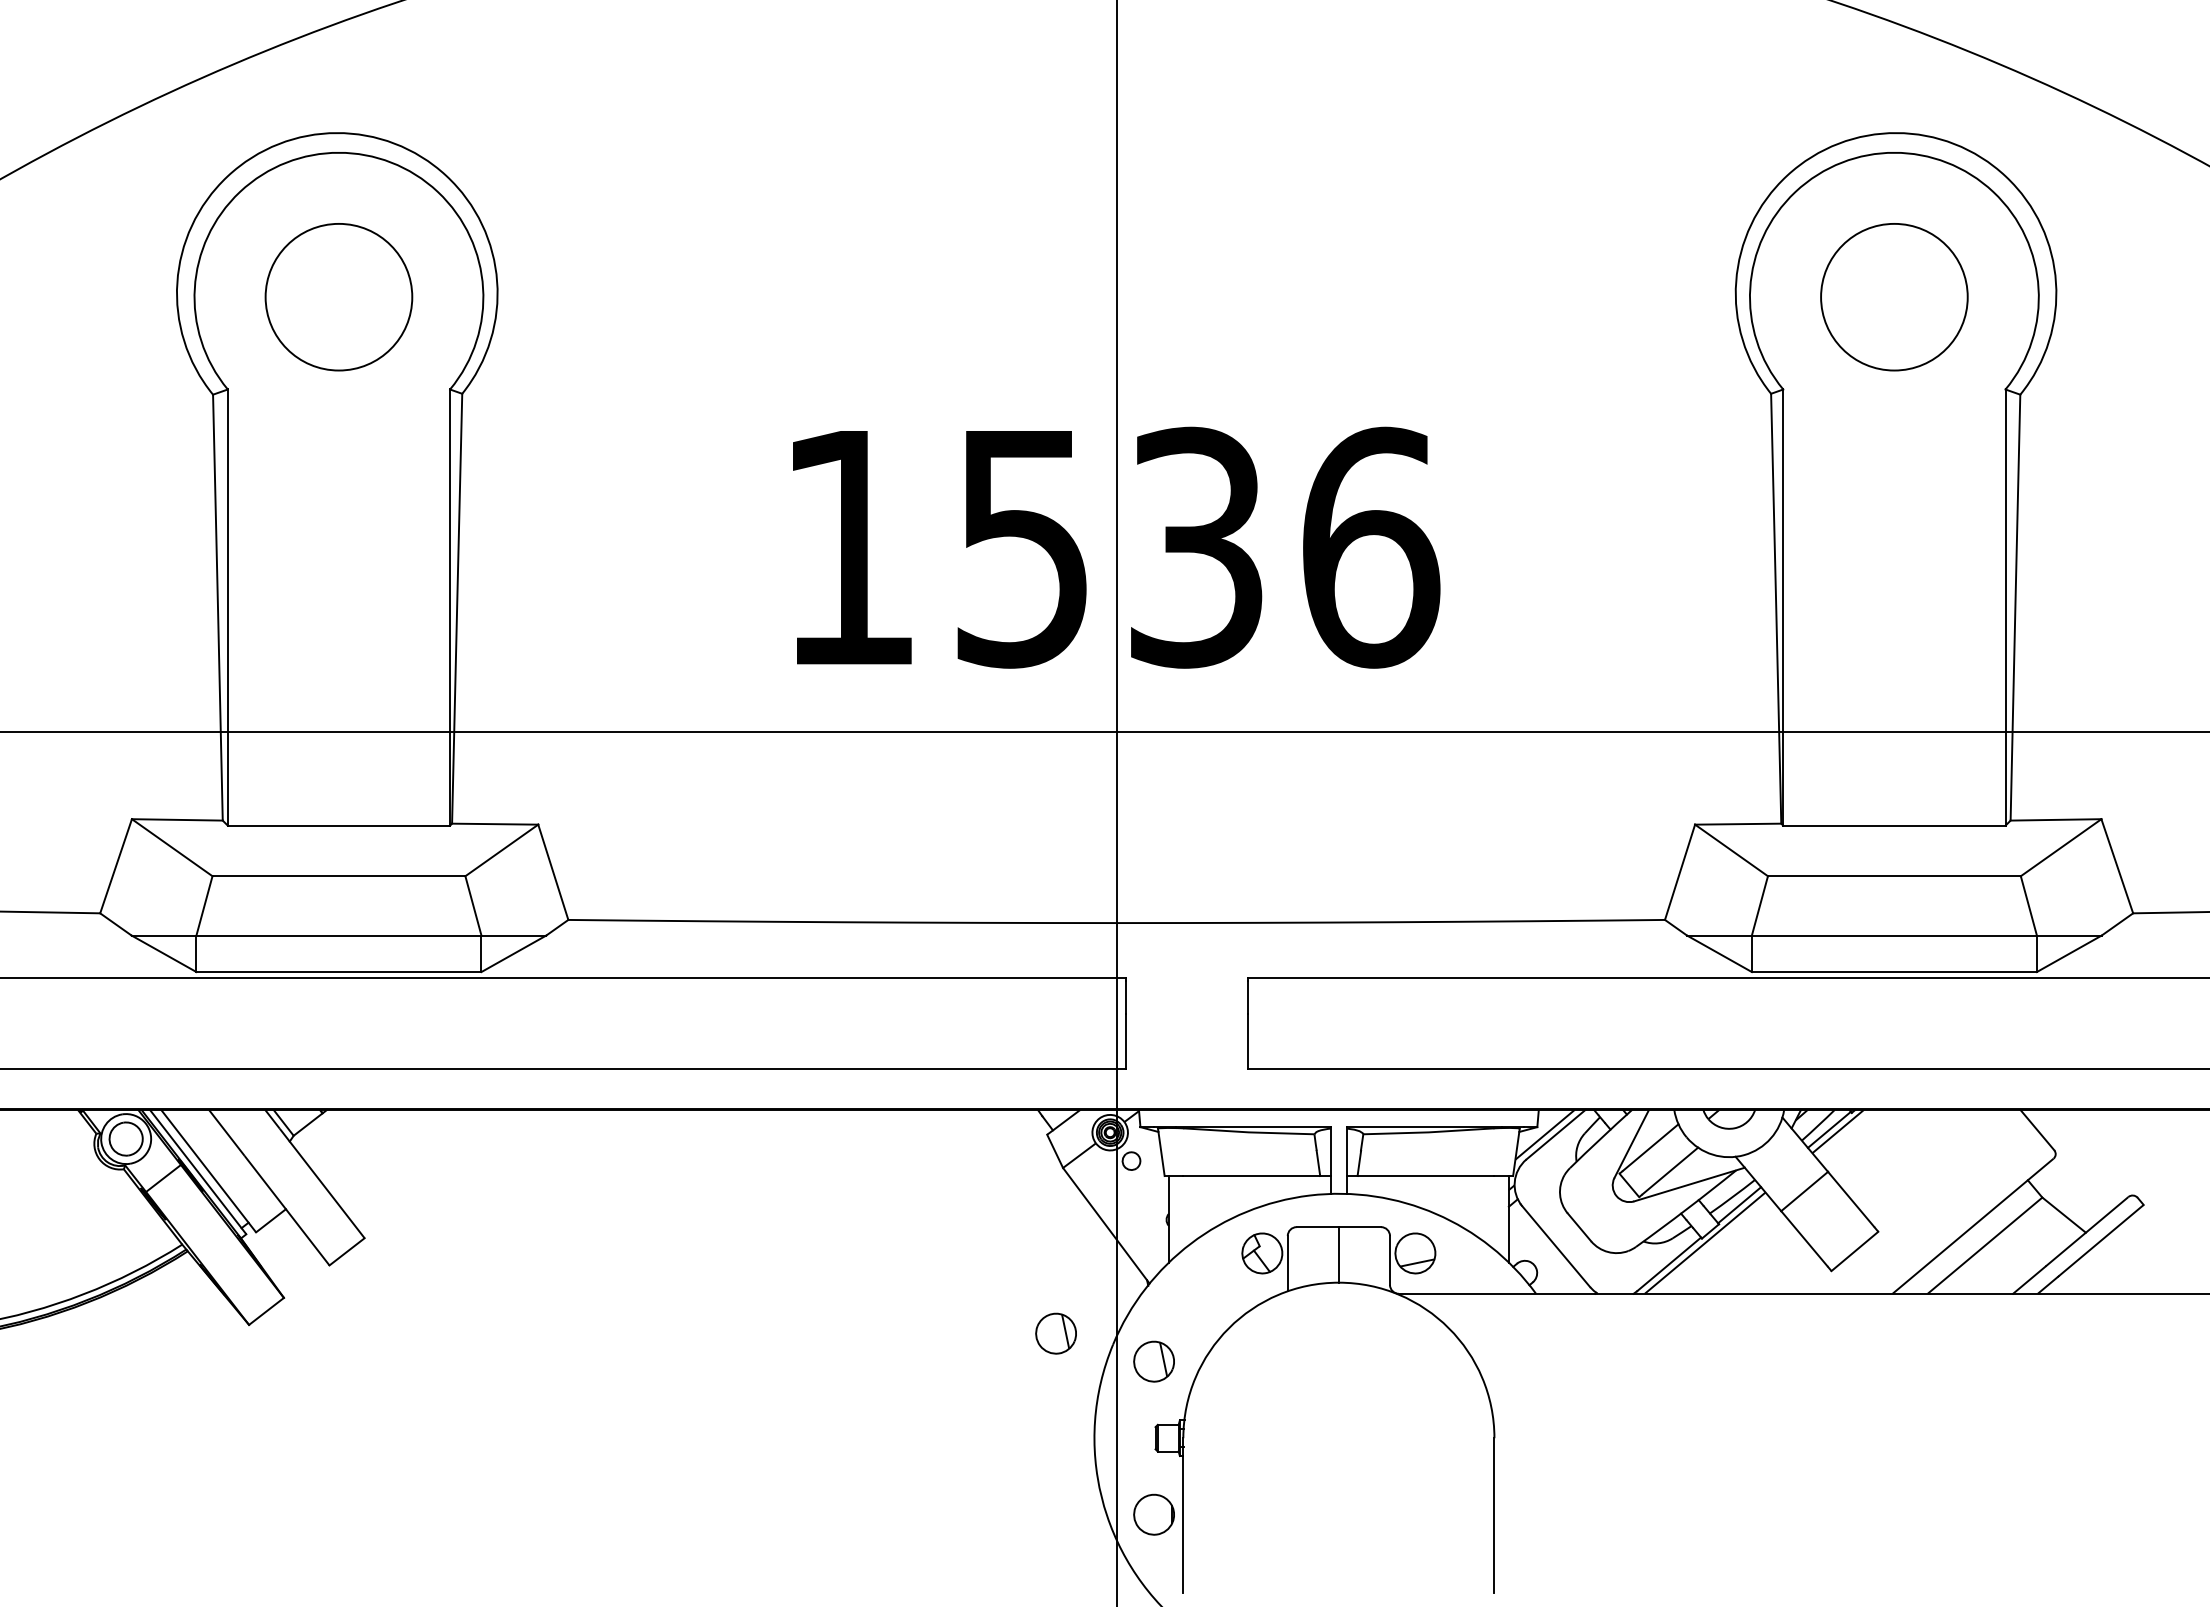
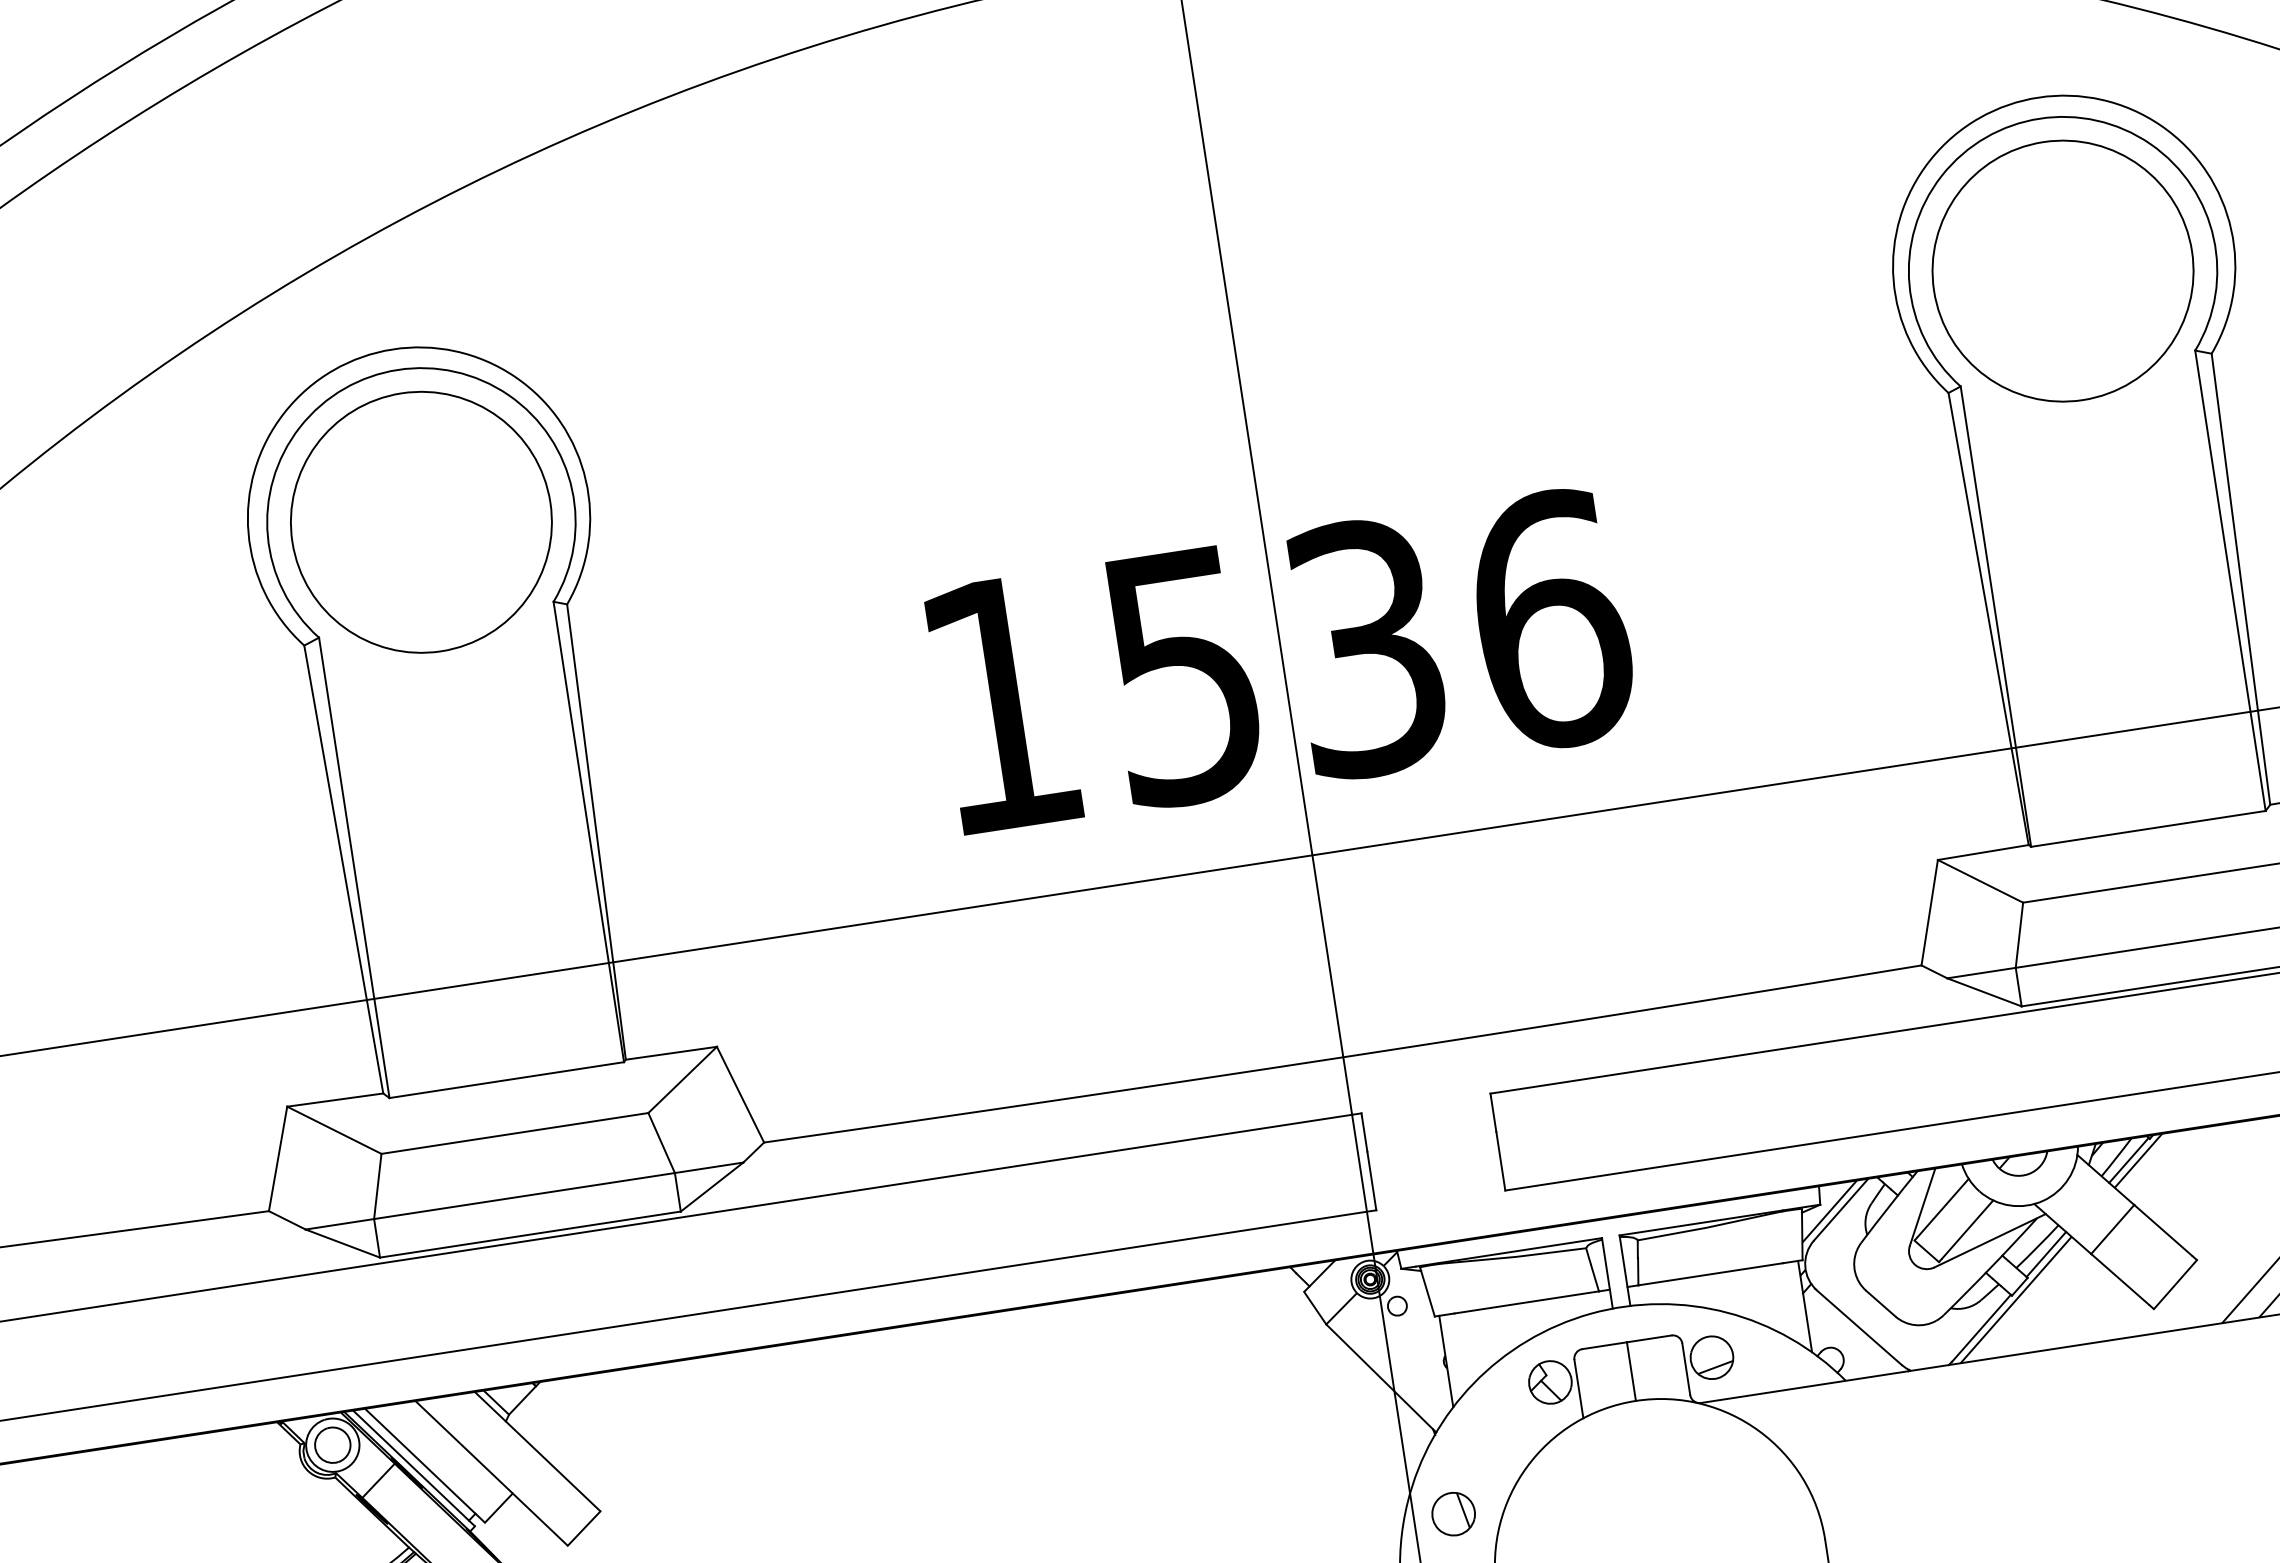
circle: (338, 297) -> (420, 522), size x1.67
circle: (1894, 297) -> (2063, 271), size x1.67
part: (1055, 1333) -> (1345, 1500), removed

